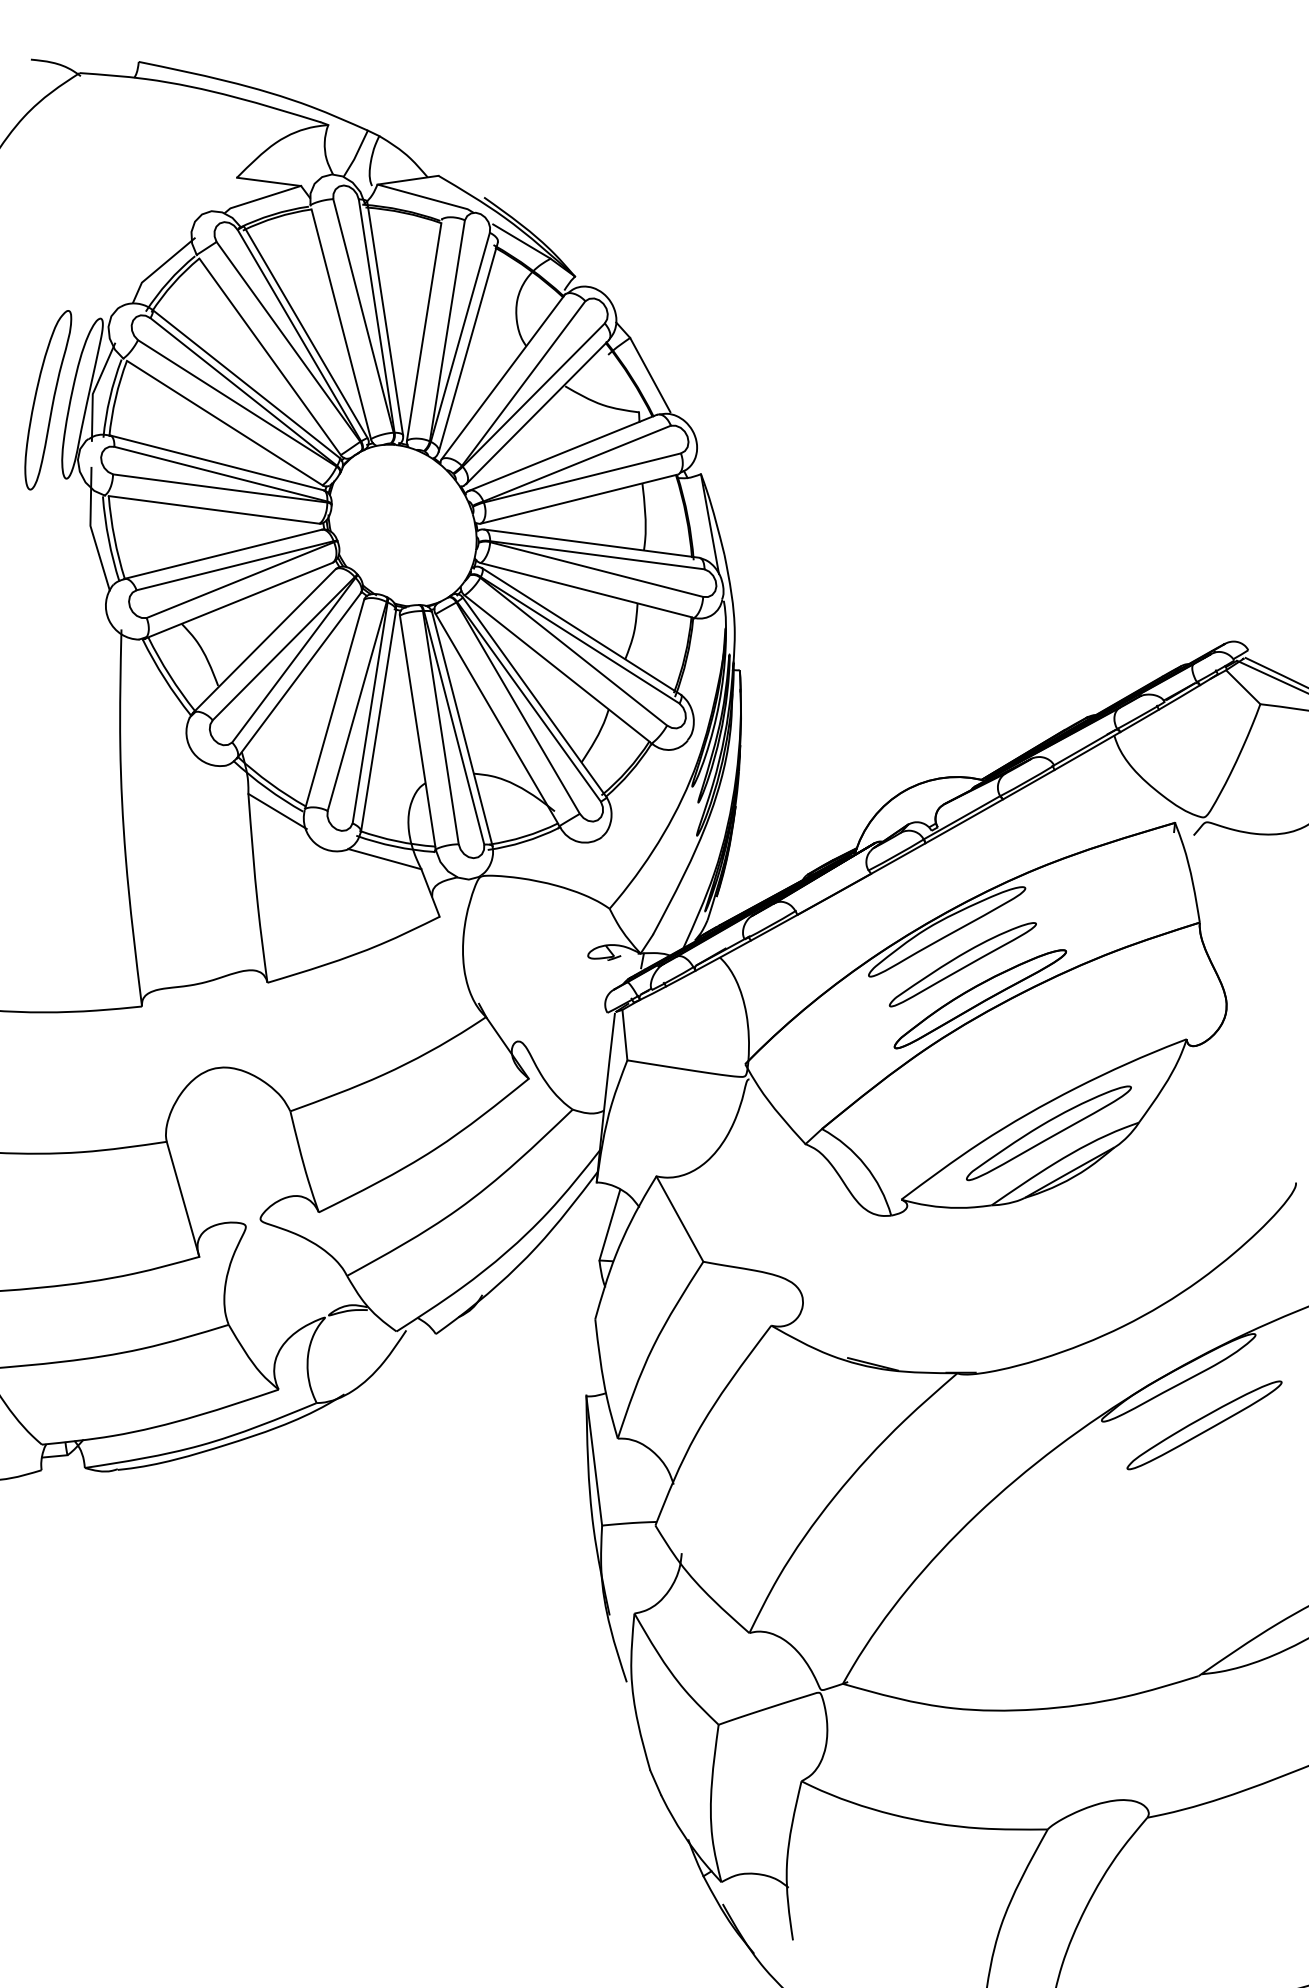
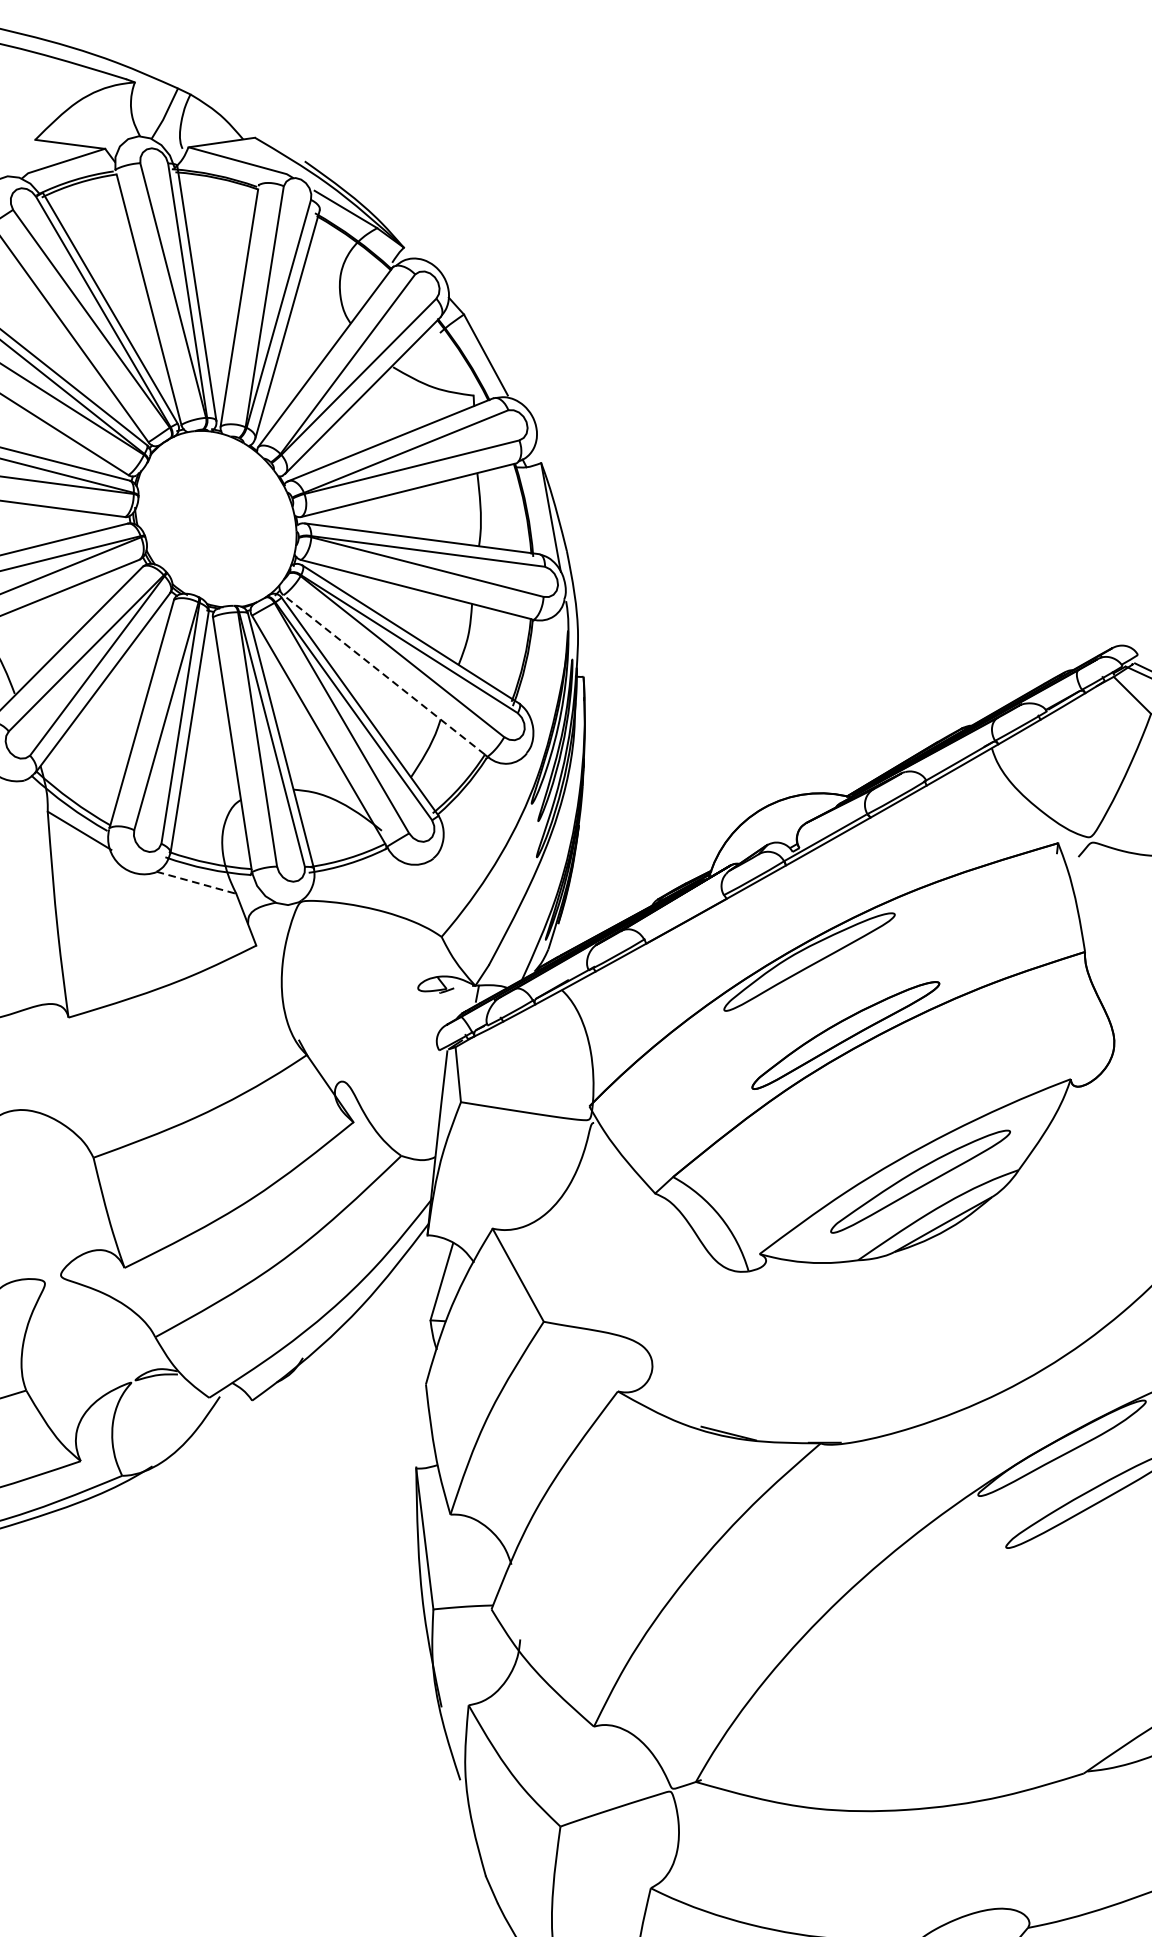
line: (557, 668) -> (384, 674), solid -> dashed
line: (384, 859) -> (196, 883), solid -> dashed
part: (962, 964) -> (826, 997), removed

